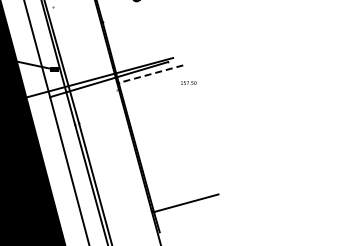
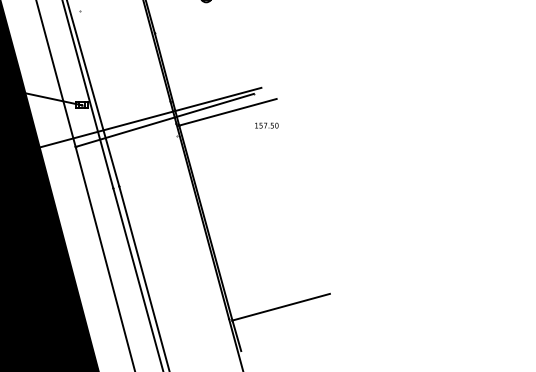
line: (150, 74) -> (227, 112), dashed -> solid
text: (188, 82) -> (266, 124), moved

